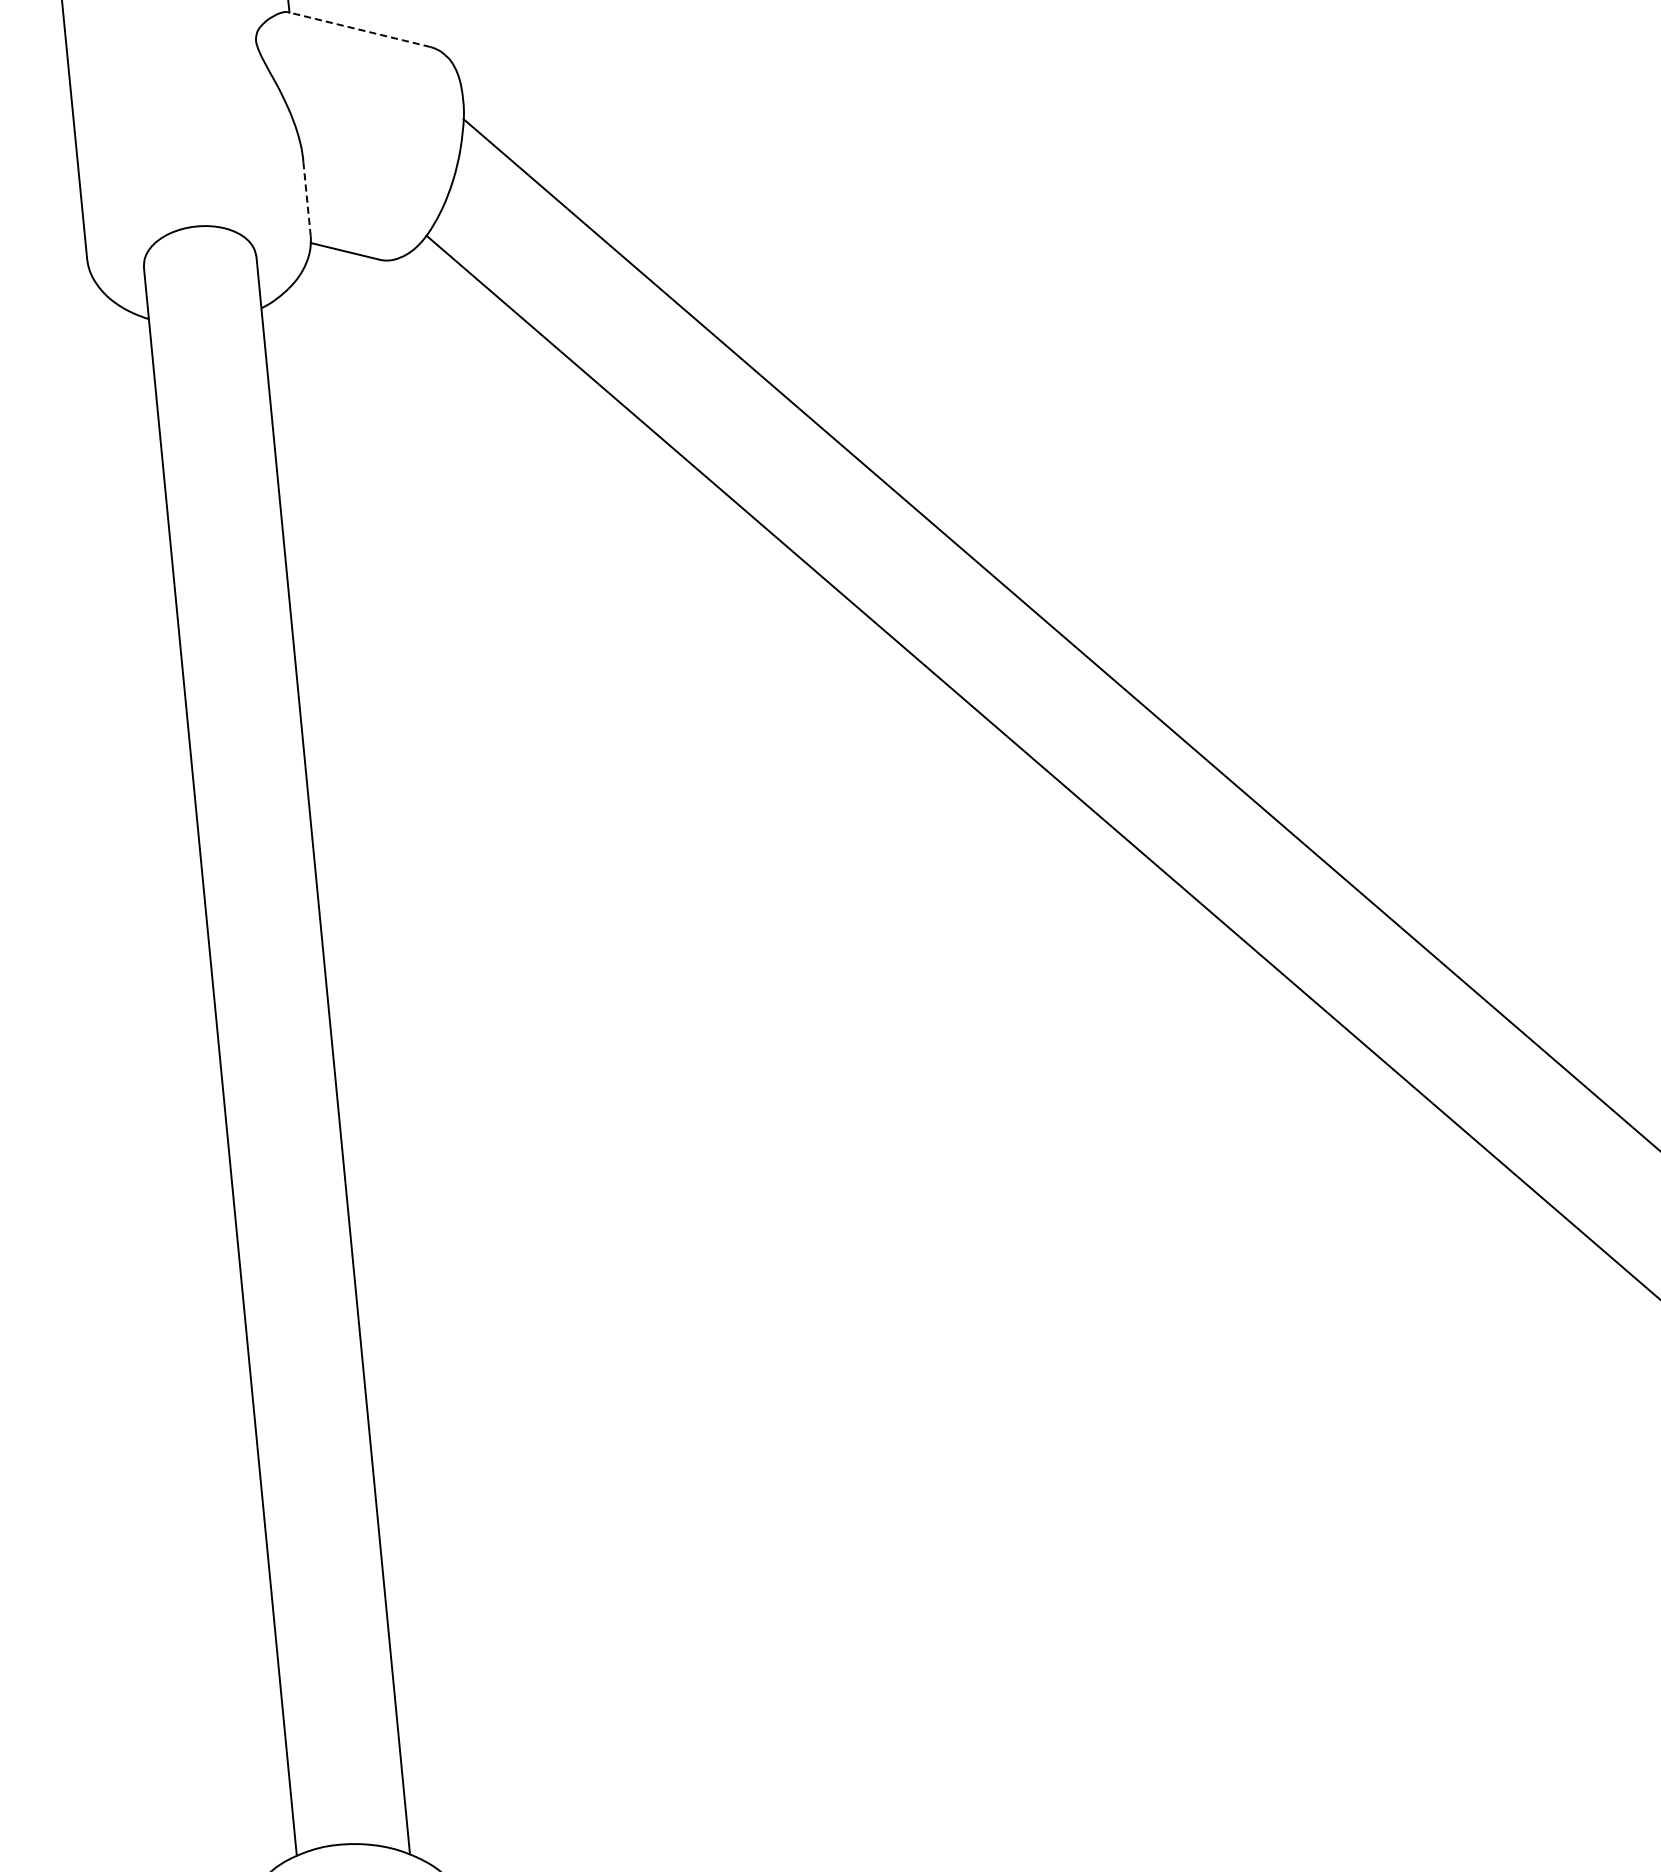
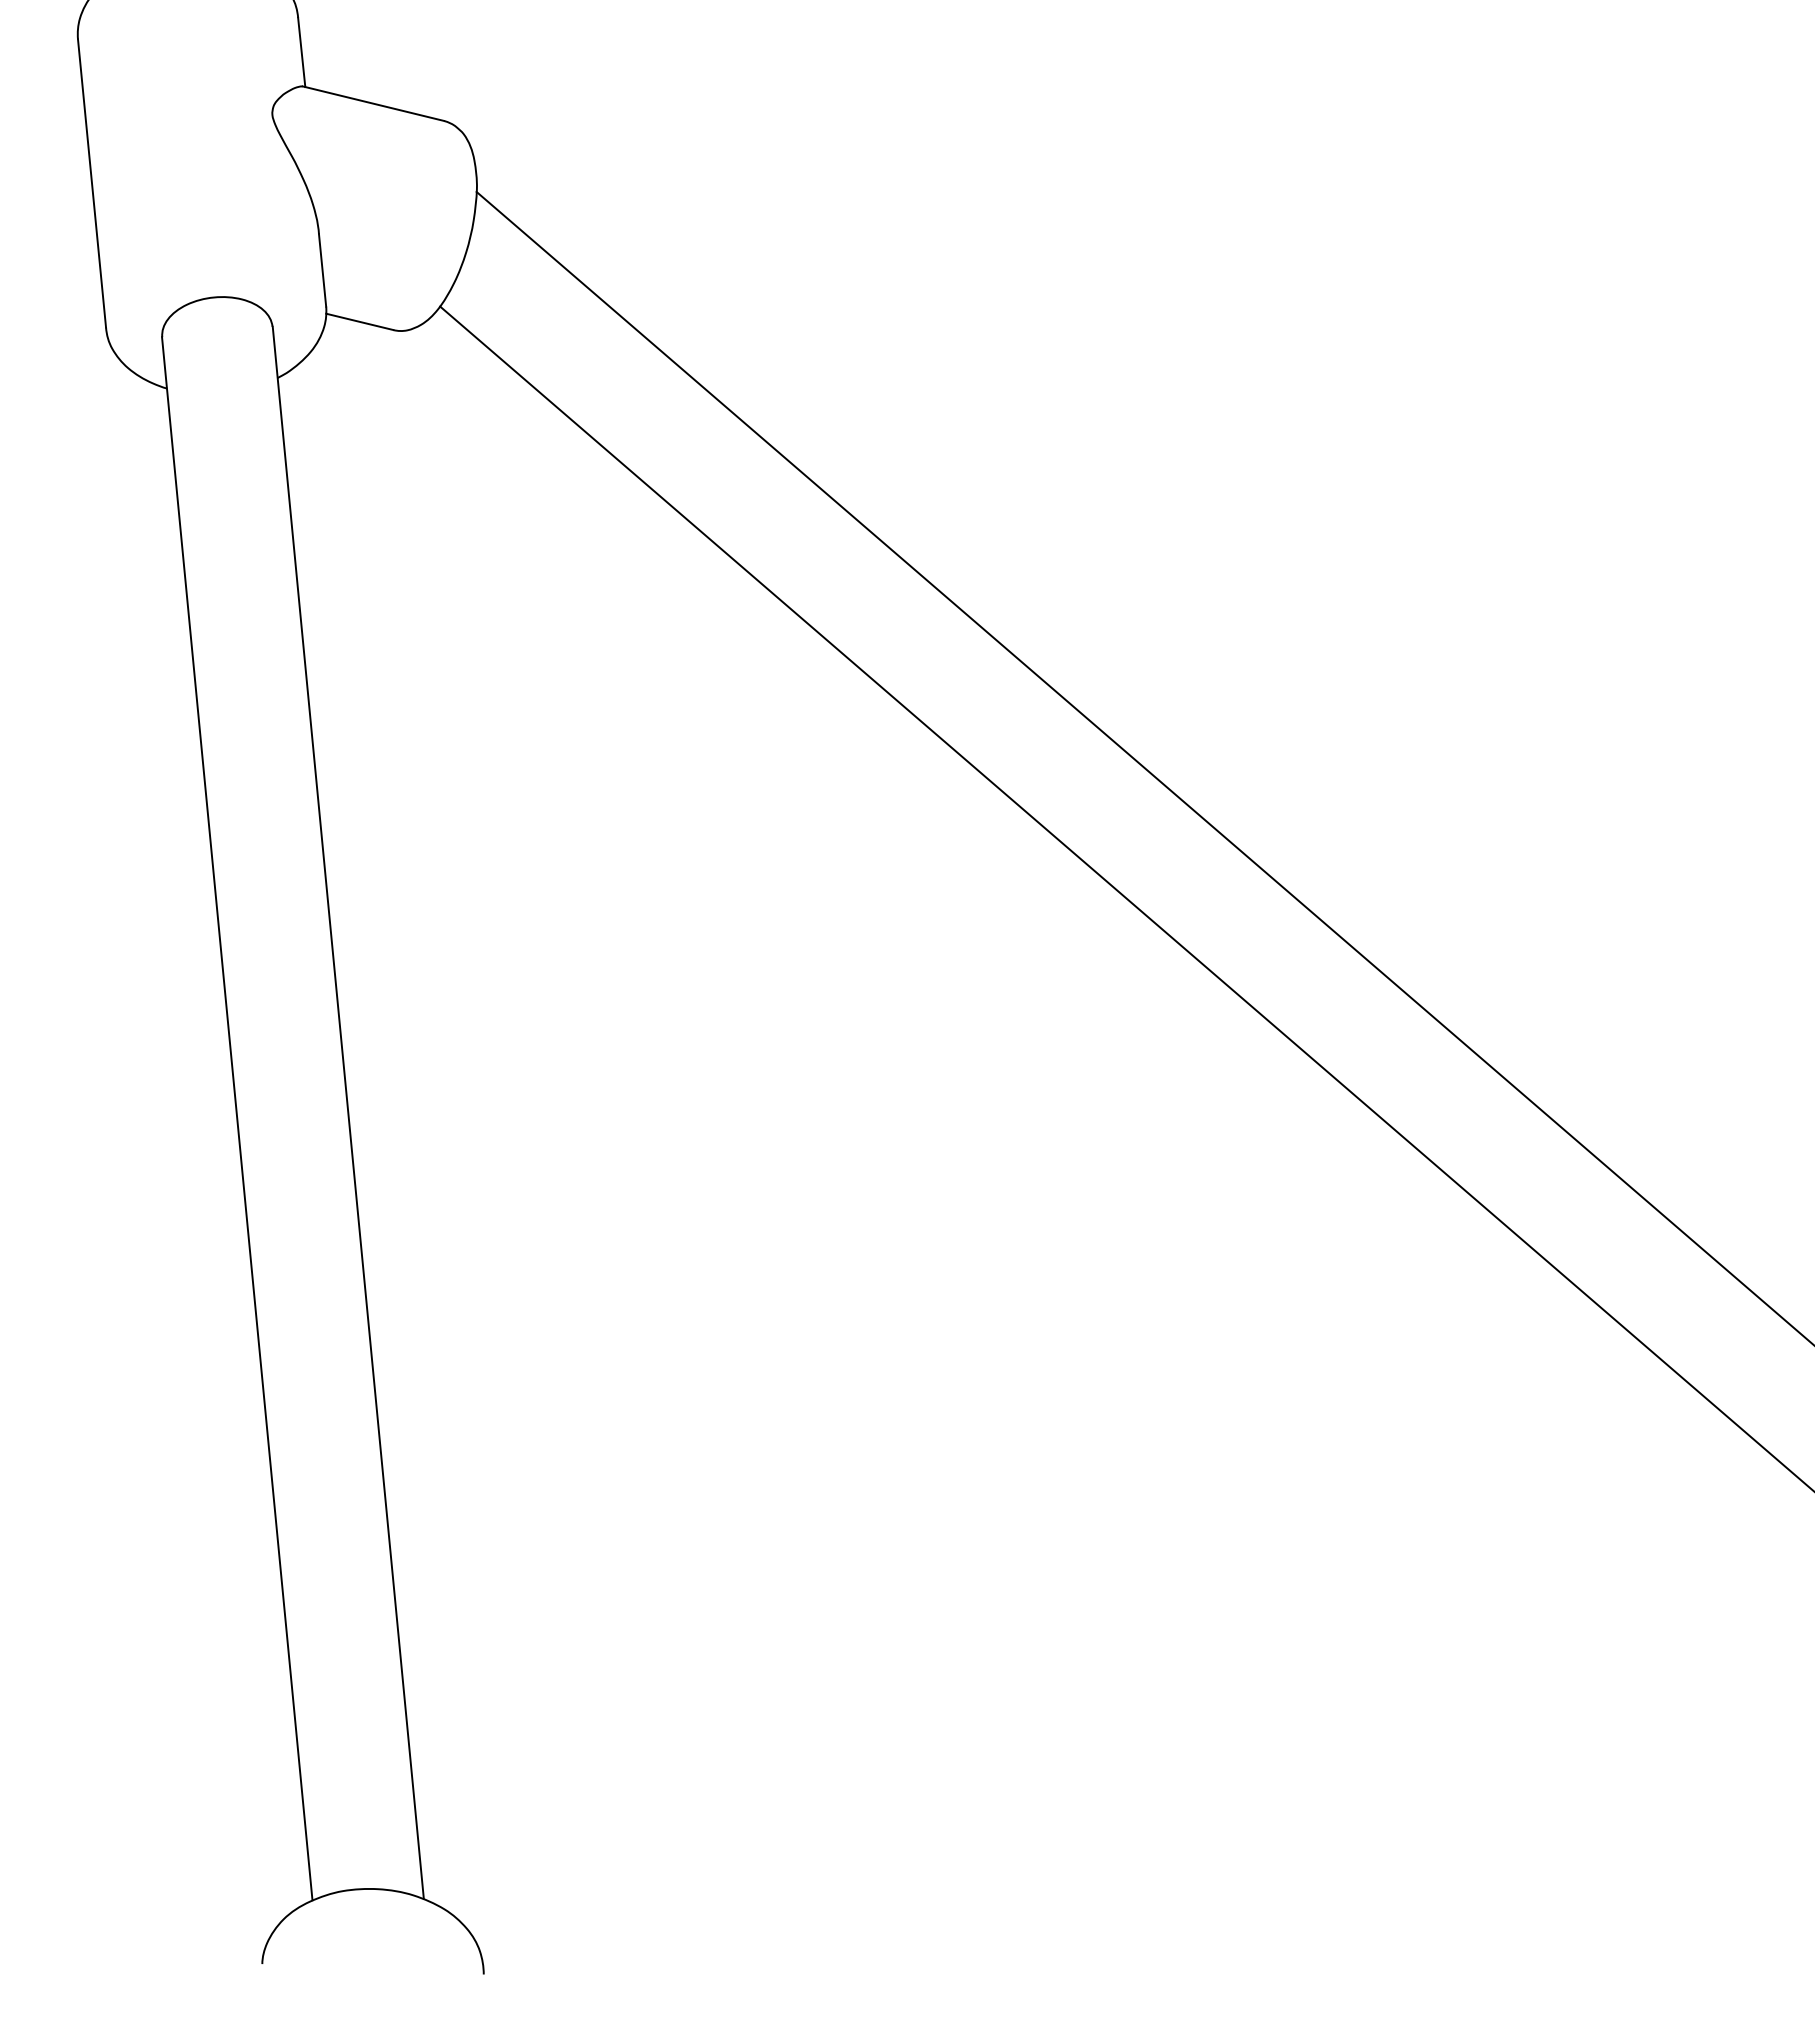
line: (358, 29) -> (373, 103), dashed -> solid
line: (306, 199) -> (322, 270), dashed -> solid

